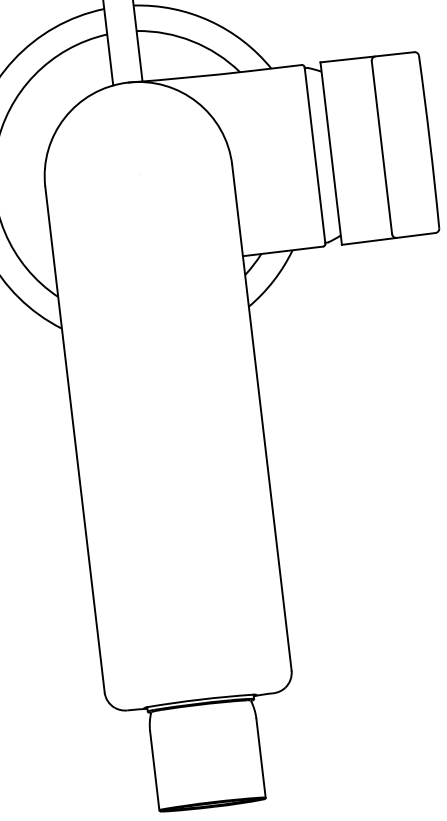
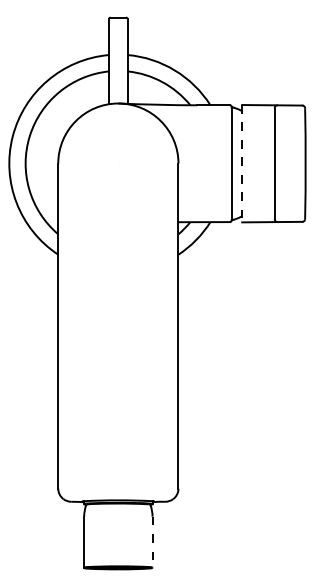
line: (331, 153) -> (242, 163), solid -> dashed
line: (261, 758) -> (152, 542), solid -> dashed

